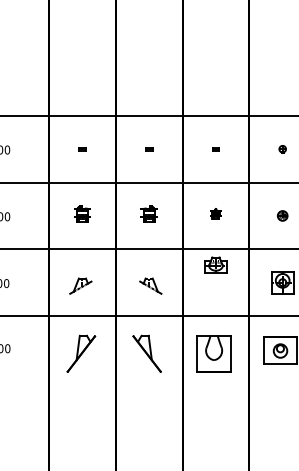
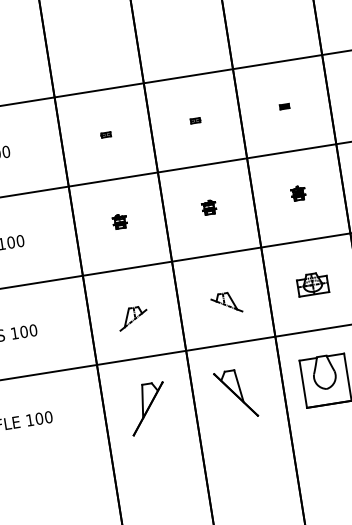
part: (82, 213) -> (119, 220), size x0.62
part: (148, 213) -> (208, 206), size x0.62
part: (215, 264) -> (312, 283), moved

